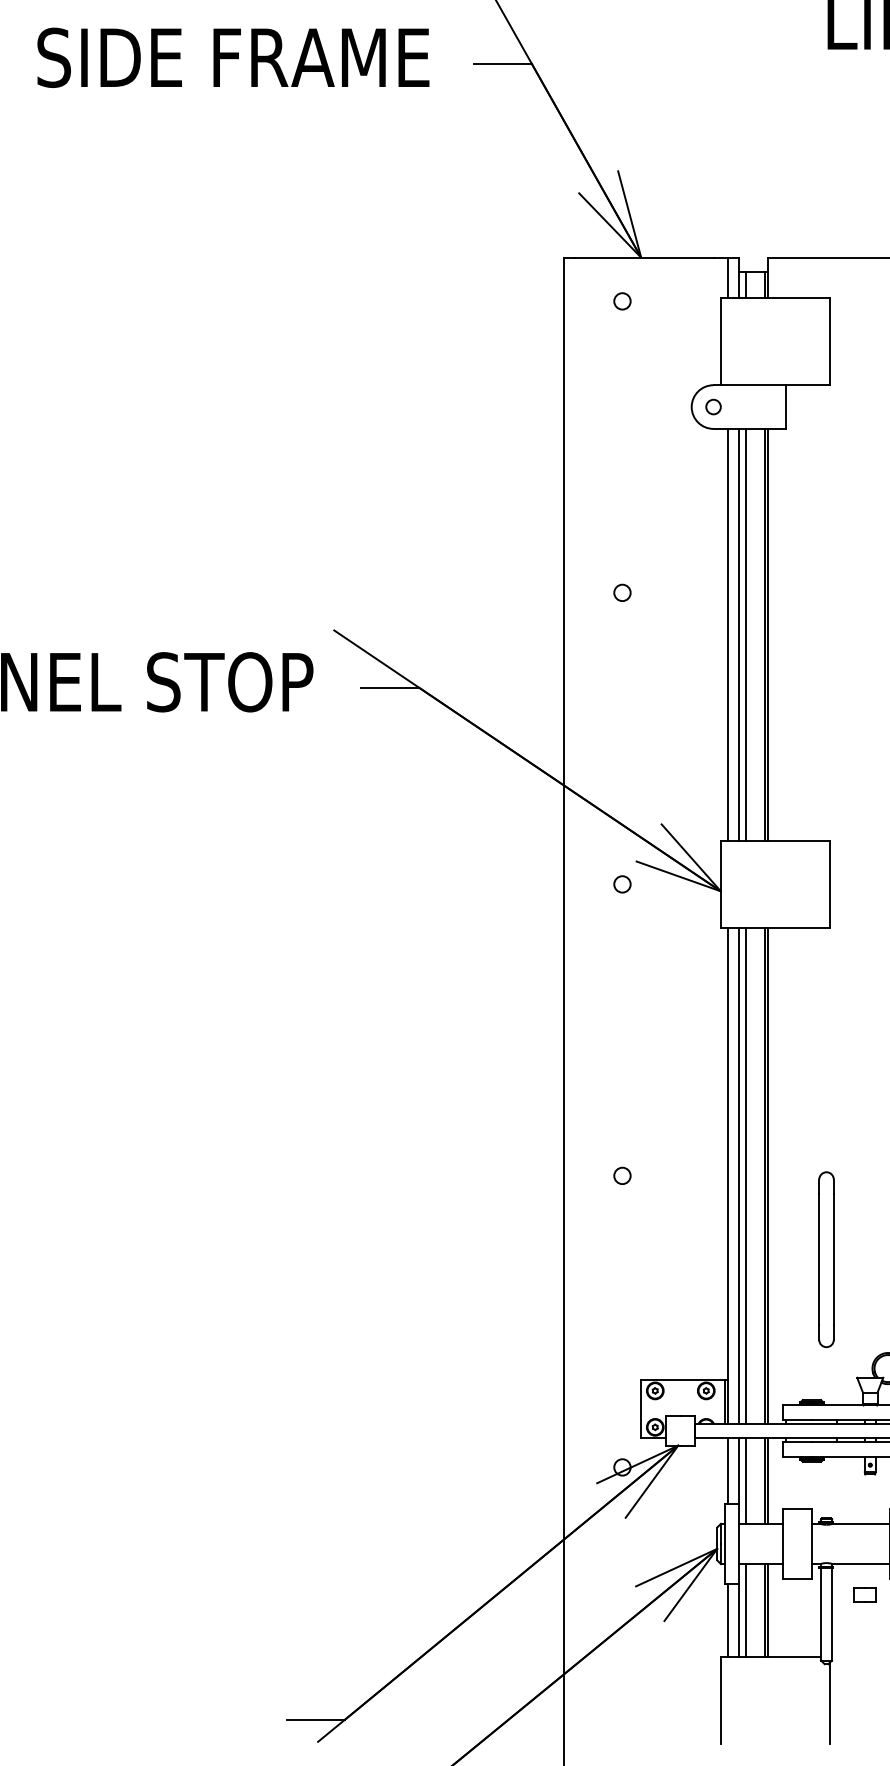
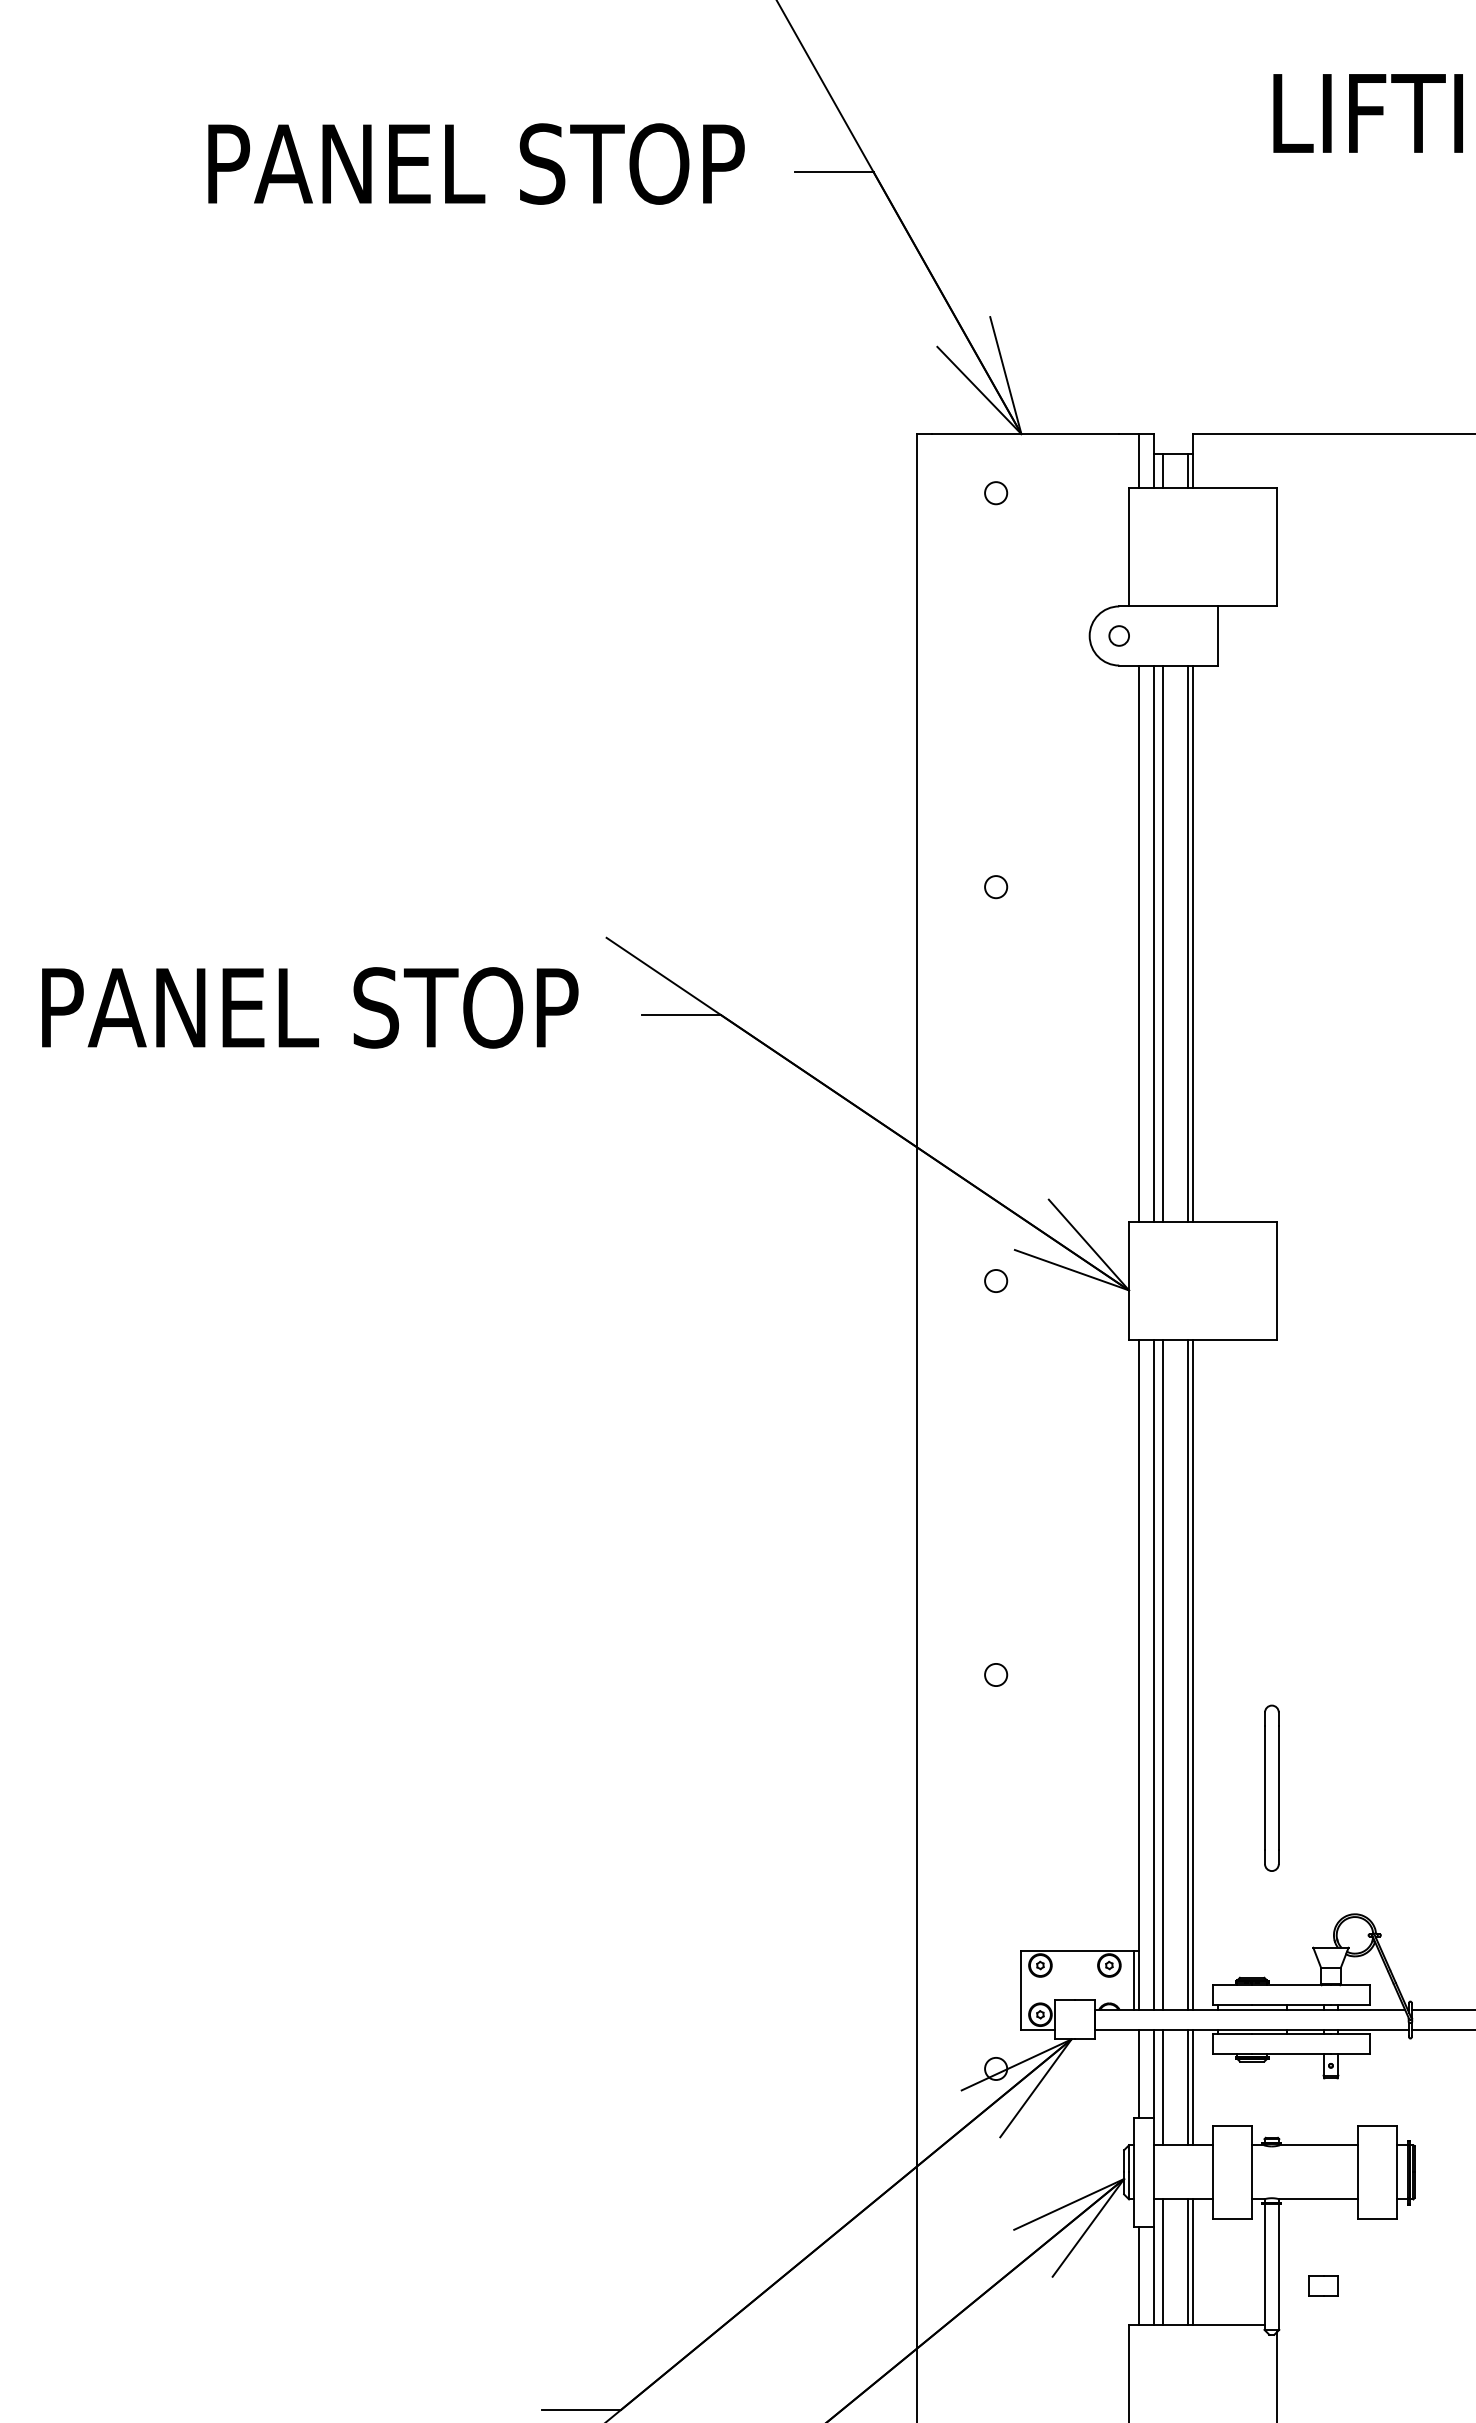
text: (236, 57) -> (474, 163), SIDE FRAME -> PANEL STOP
part: (826, 1259) -> (1271, 1788), size x0.7
part: (864, 1594) -> (1323, 2285), moved

